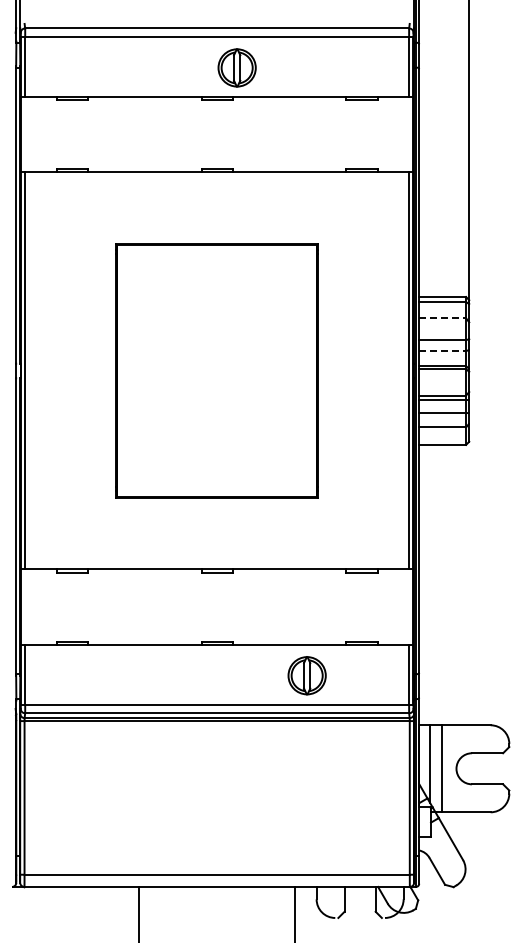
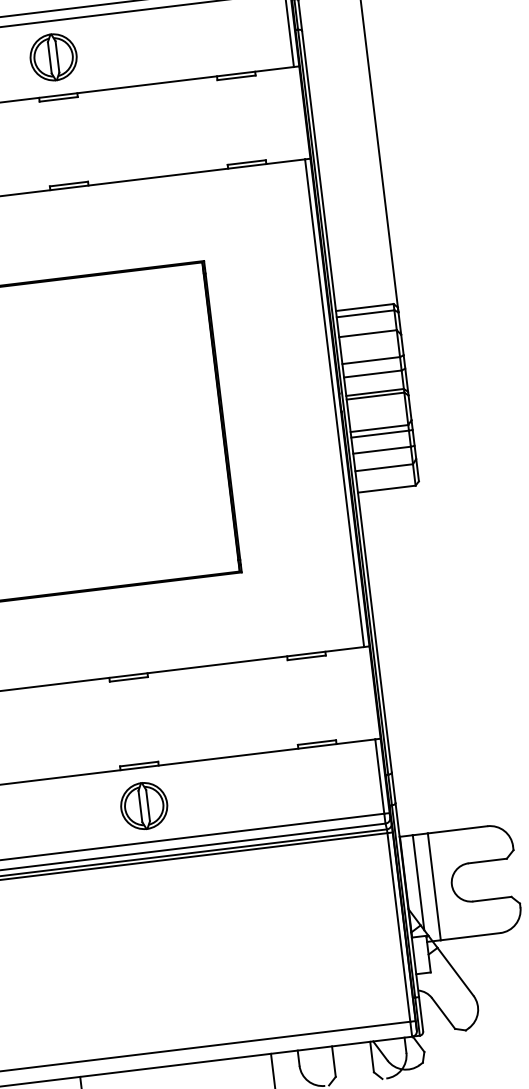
part: (236, 67) -> (52, 56), moved
line: (443, 318) -> (369, 333), dashed -> solid
line: (443, 351) -> (373, 374), dashed -> solid
part: (306, 675) -> (143, 805), moved

